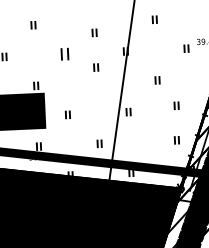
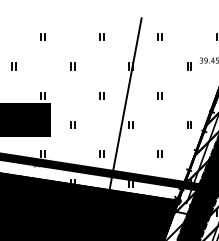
part: (94, 32) -> (101, 36), moved
part: (65, 54) -> (72, 66), size x0.62
part: (95, 67) -> (101, 95), moved
part: (176, 105) -> (189, 124), moved
part: (176, 139) -> (159, 153), moved

